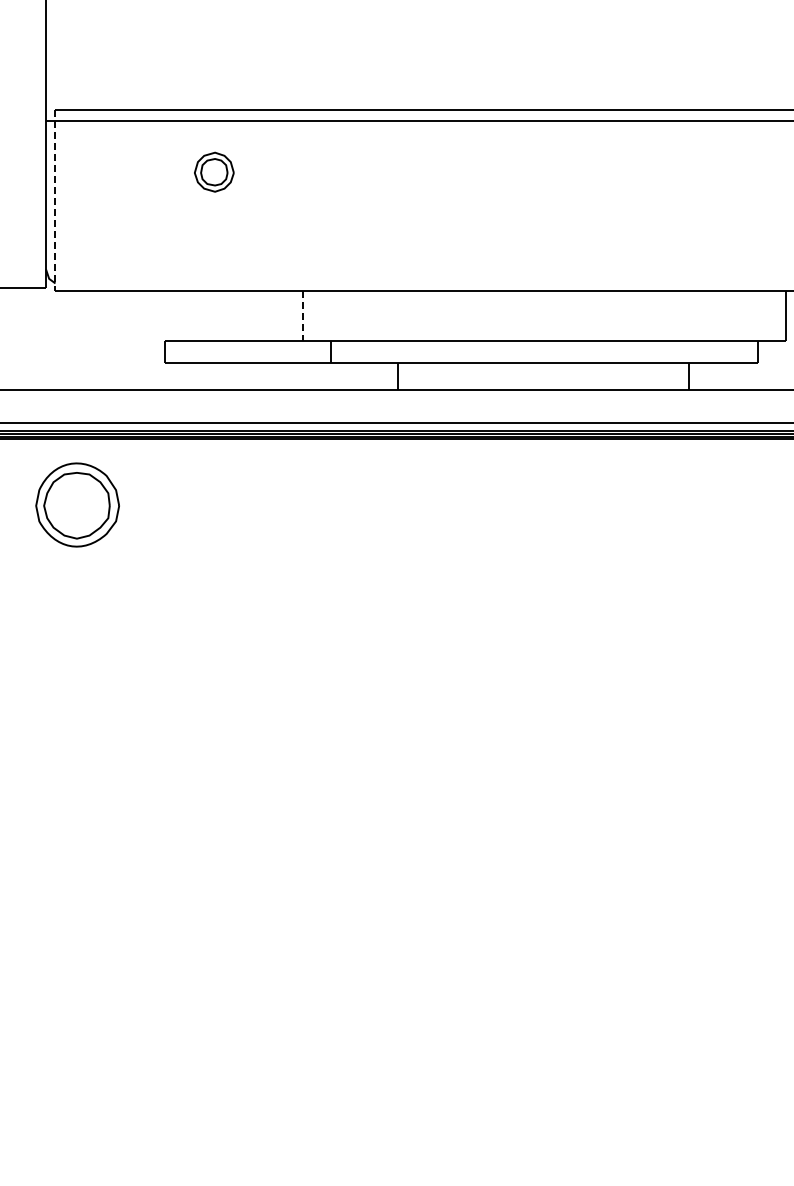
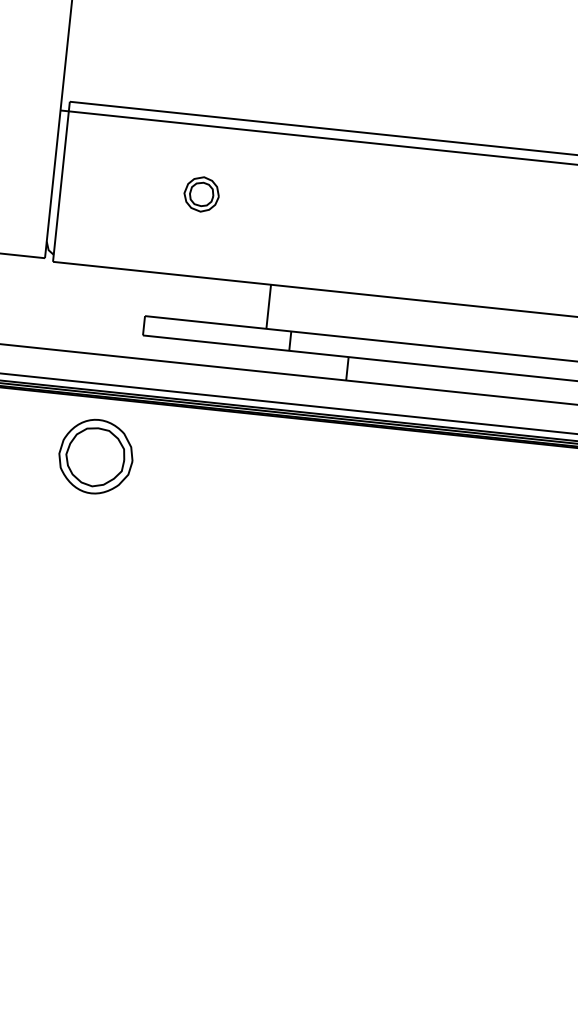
part: (214, 171) -> (201, 193), moved
line: (55, 200) -> (61, 181), dashed -> solid
line: (302, 316) -> (268, 306), dashed -> solid
part: (77, 504) -> (95, 456), moved

